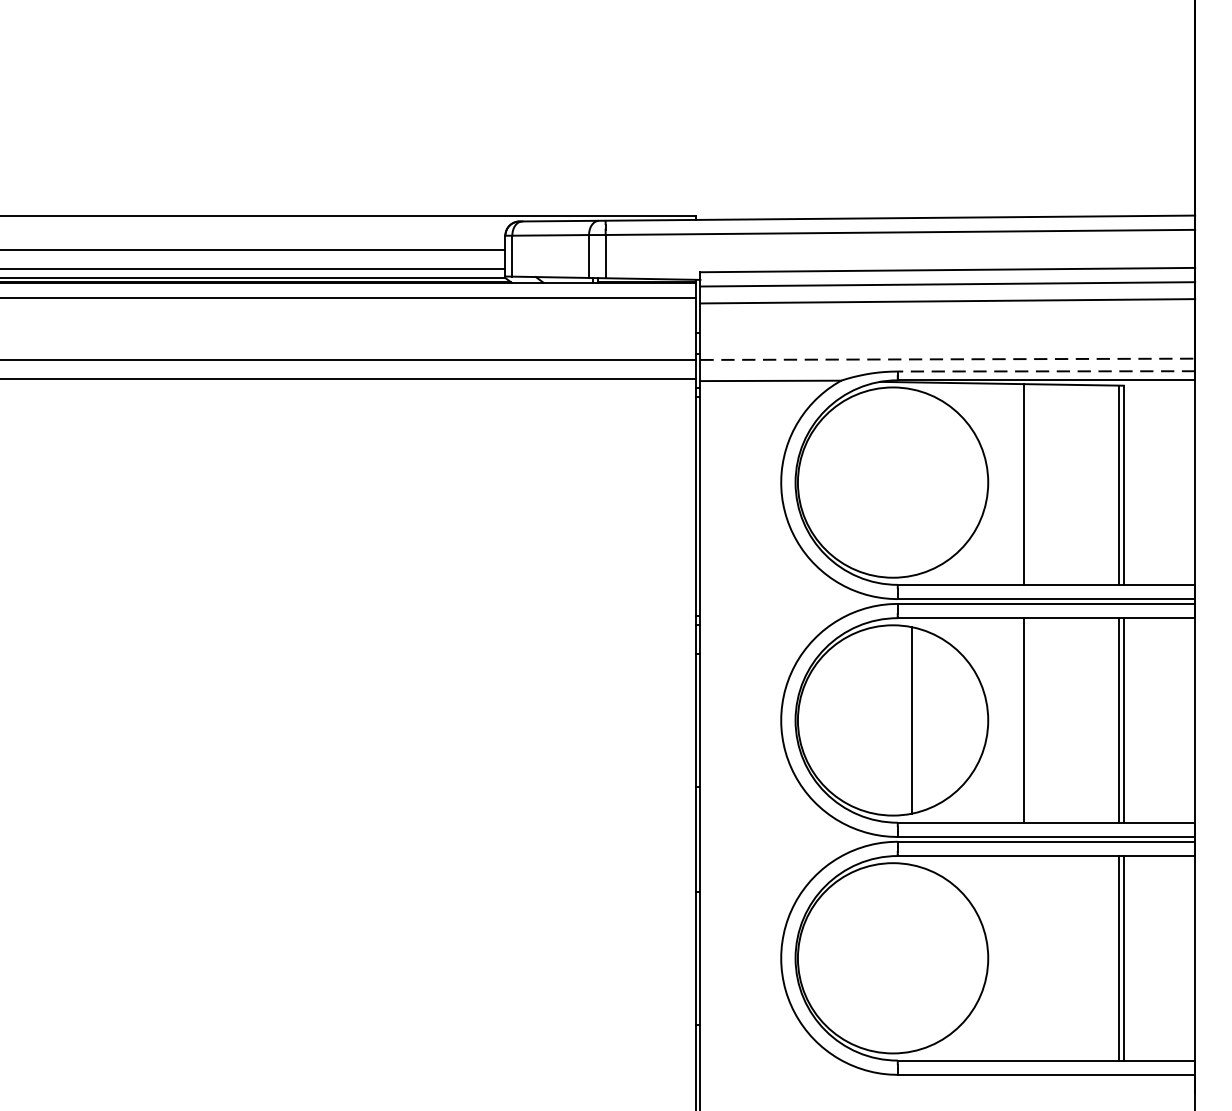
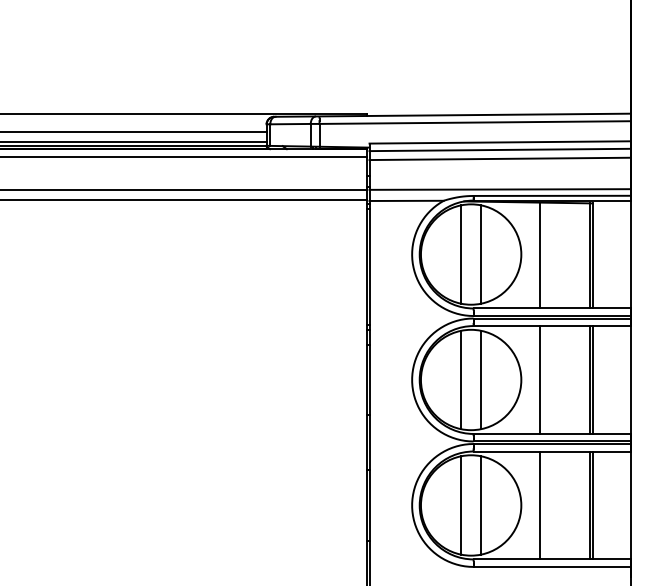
line: (948, 359) -> (500, 189), dashed -> solid
line: (1045, 370) -> (551, 195), dashed -> solid
line: (874, 482) -> (461, 254), added
line: (912, 482) -> (481, 254), added
line: (874, 719) -> (461, 379), added
line: (874, 958) -> (461, 505), added
line: (912, 958) -> (481, 505), added
line: (1024, 958) -> (540, 505), added

